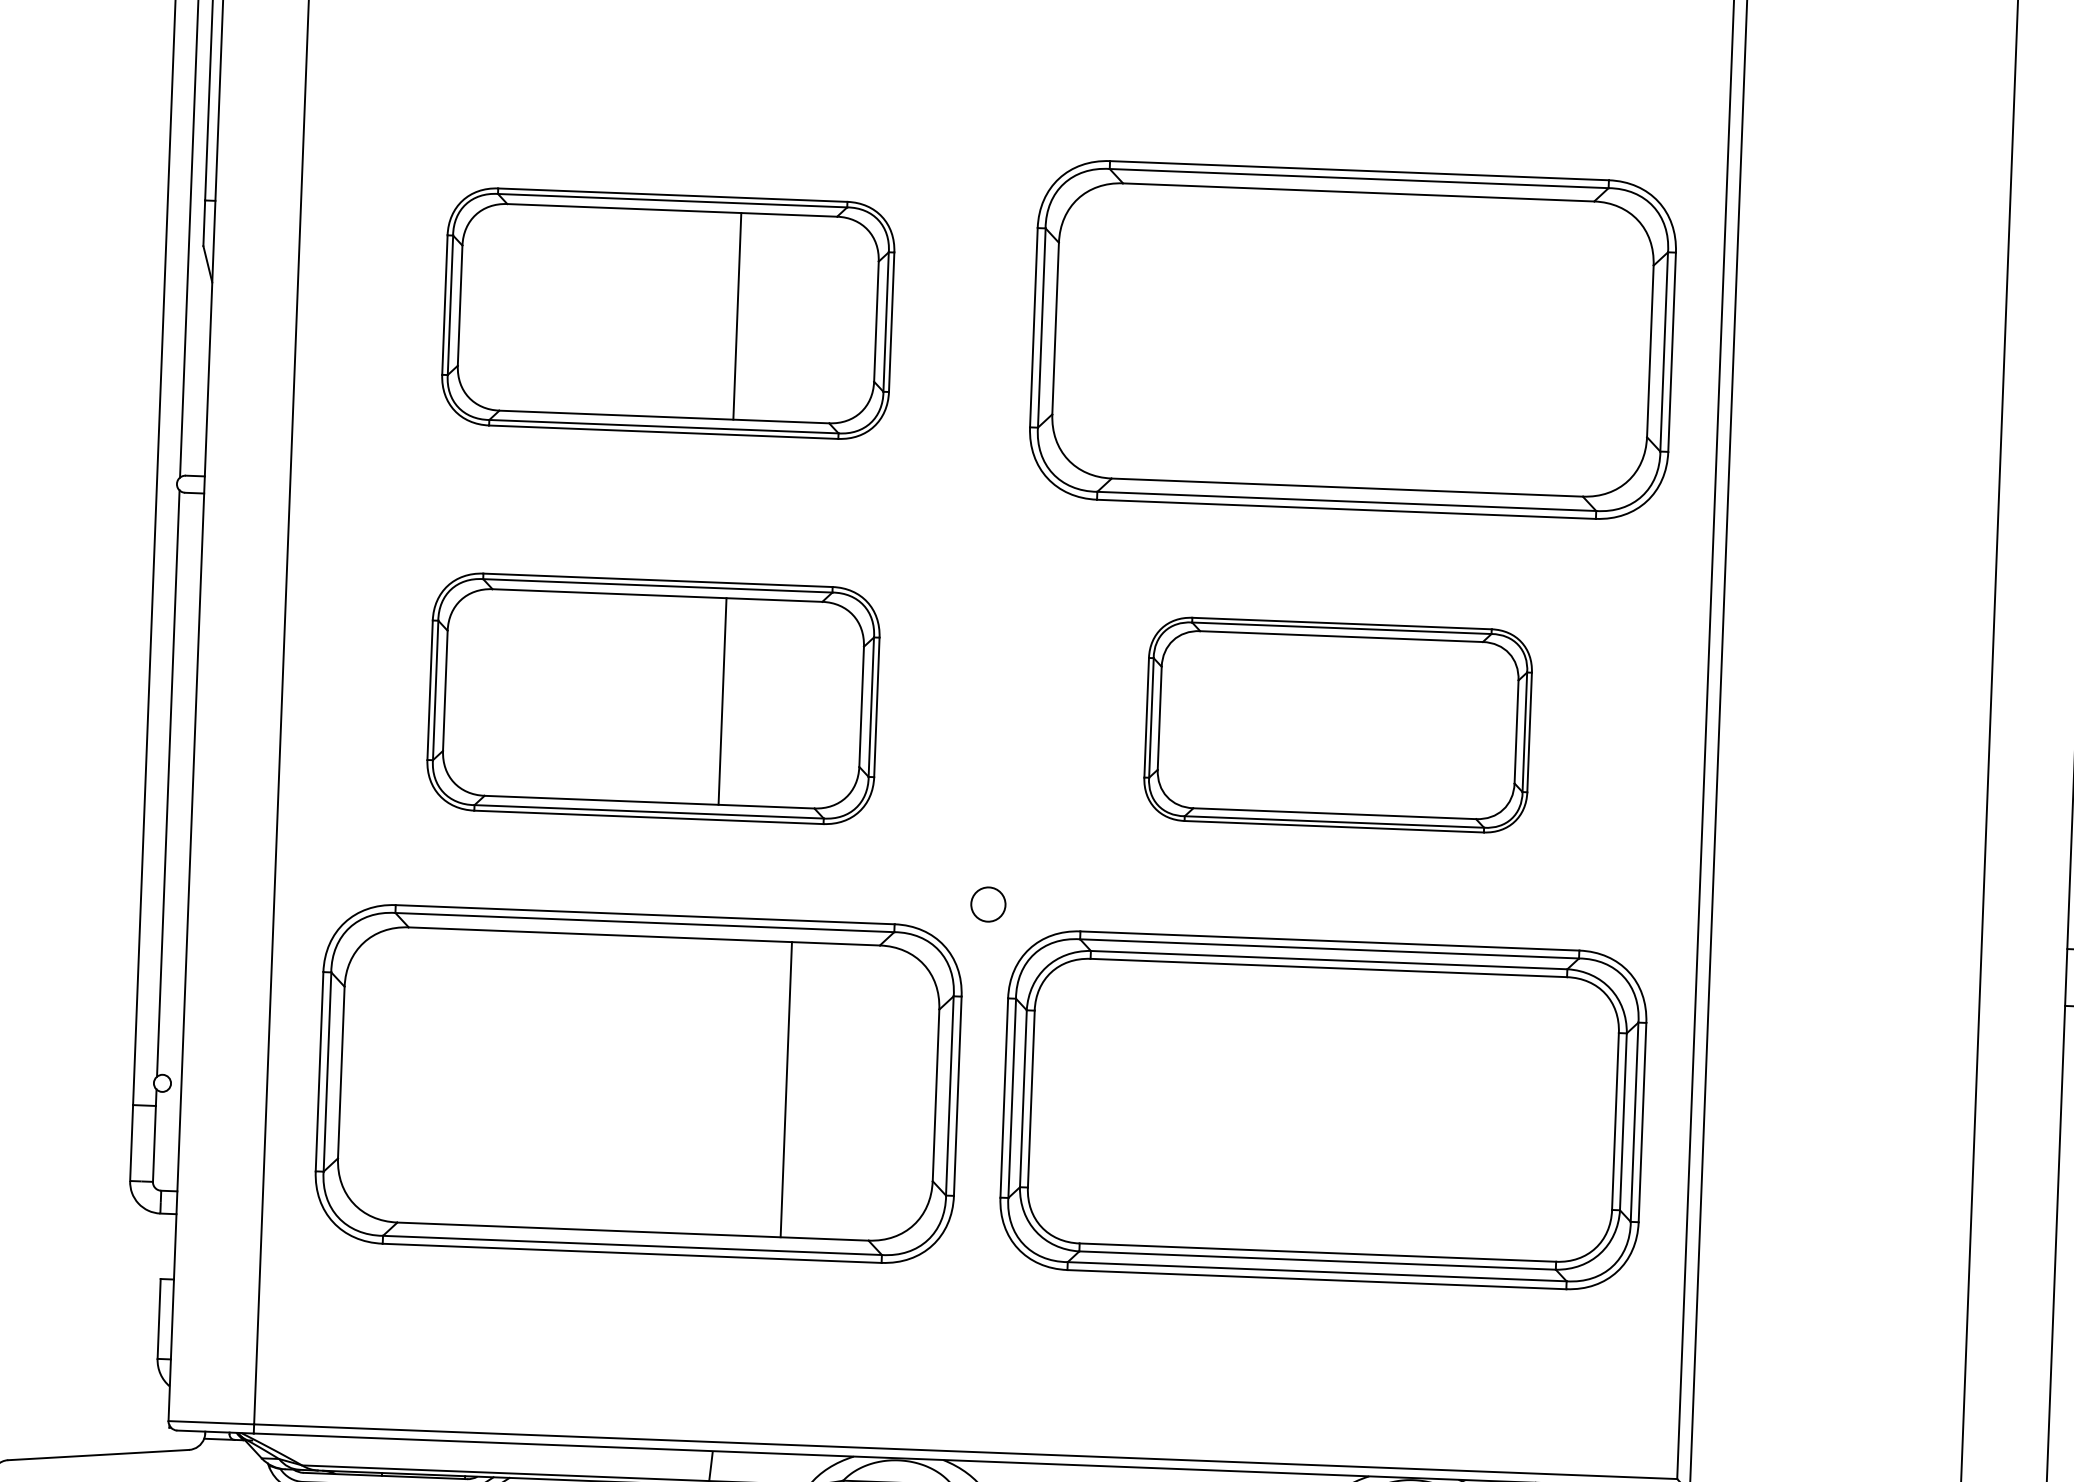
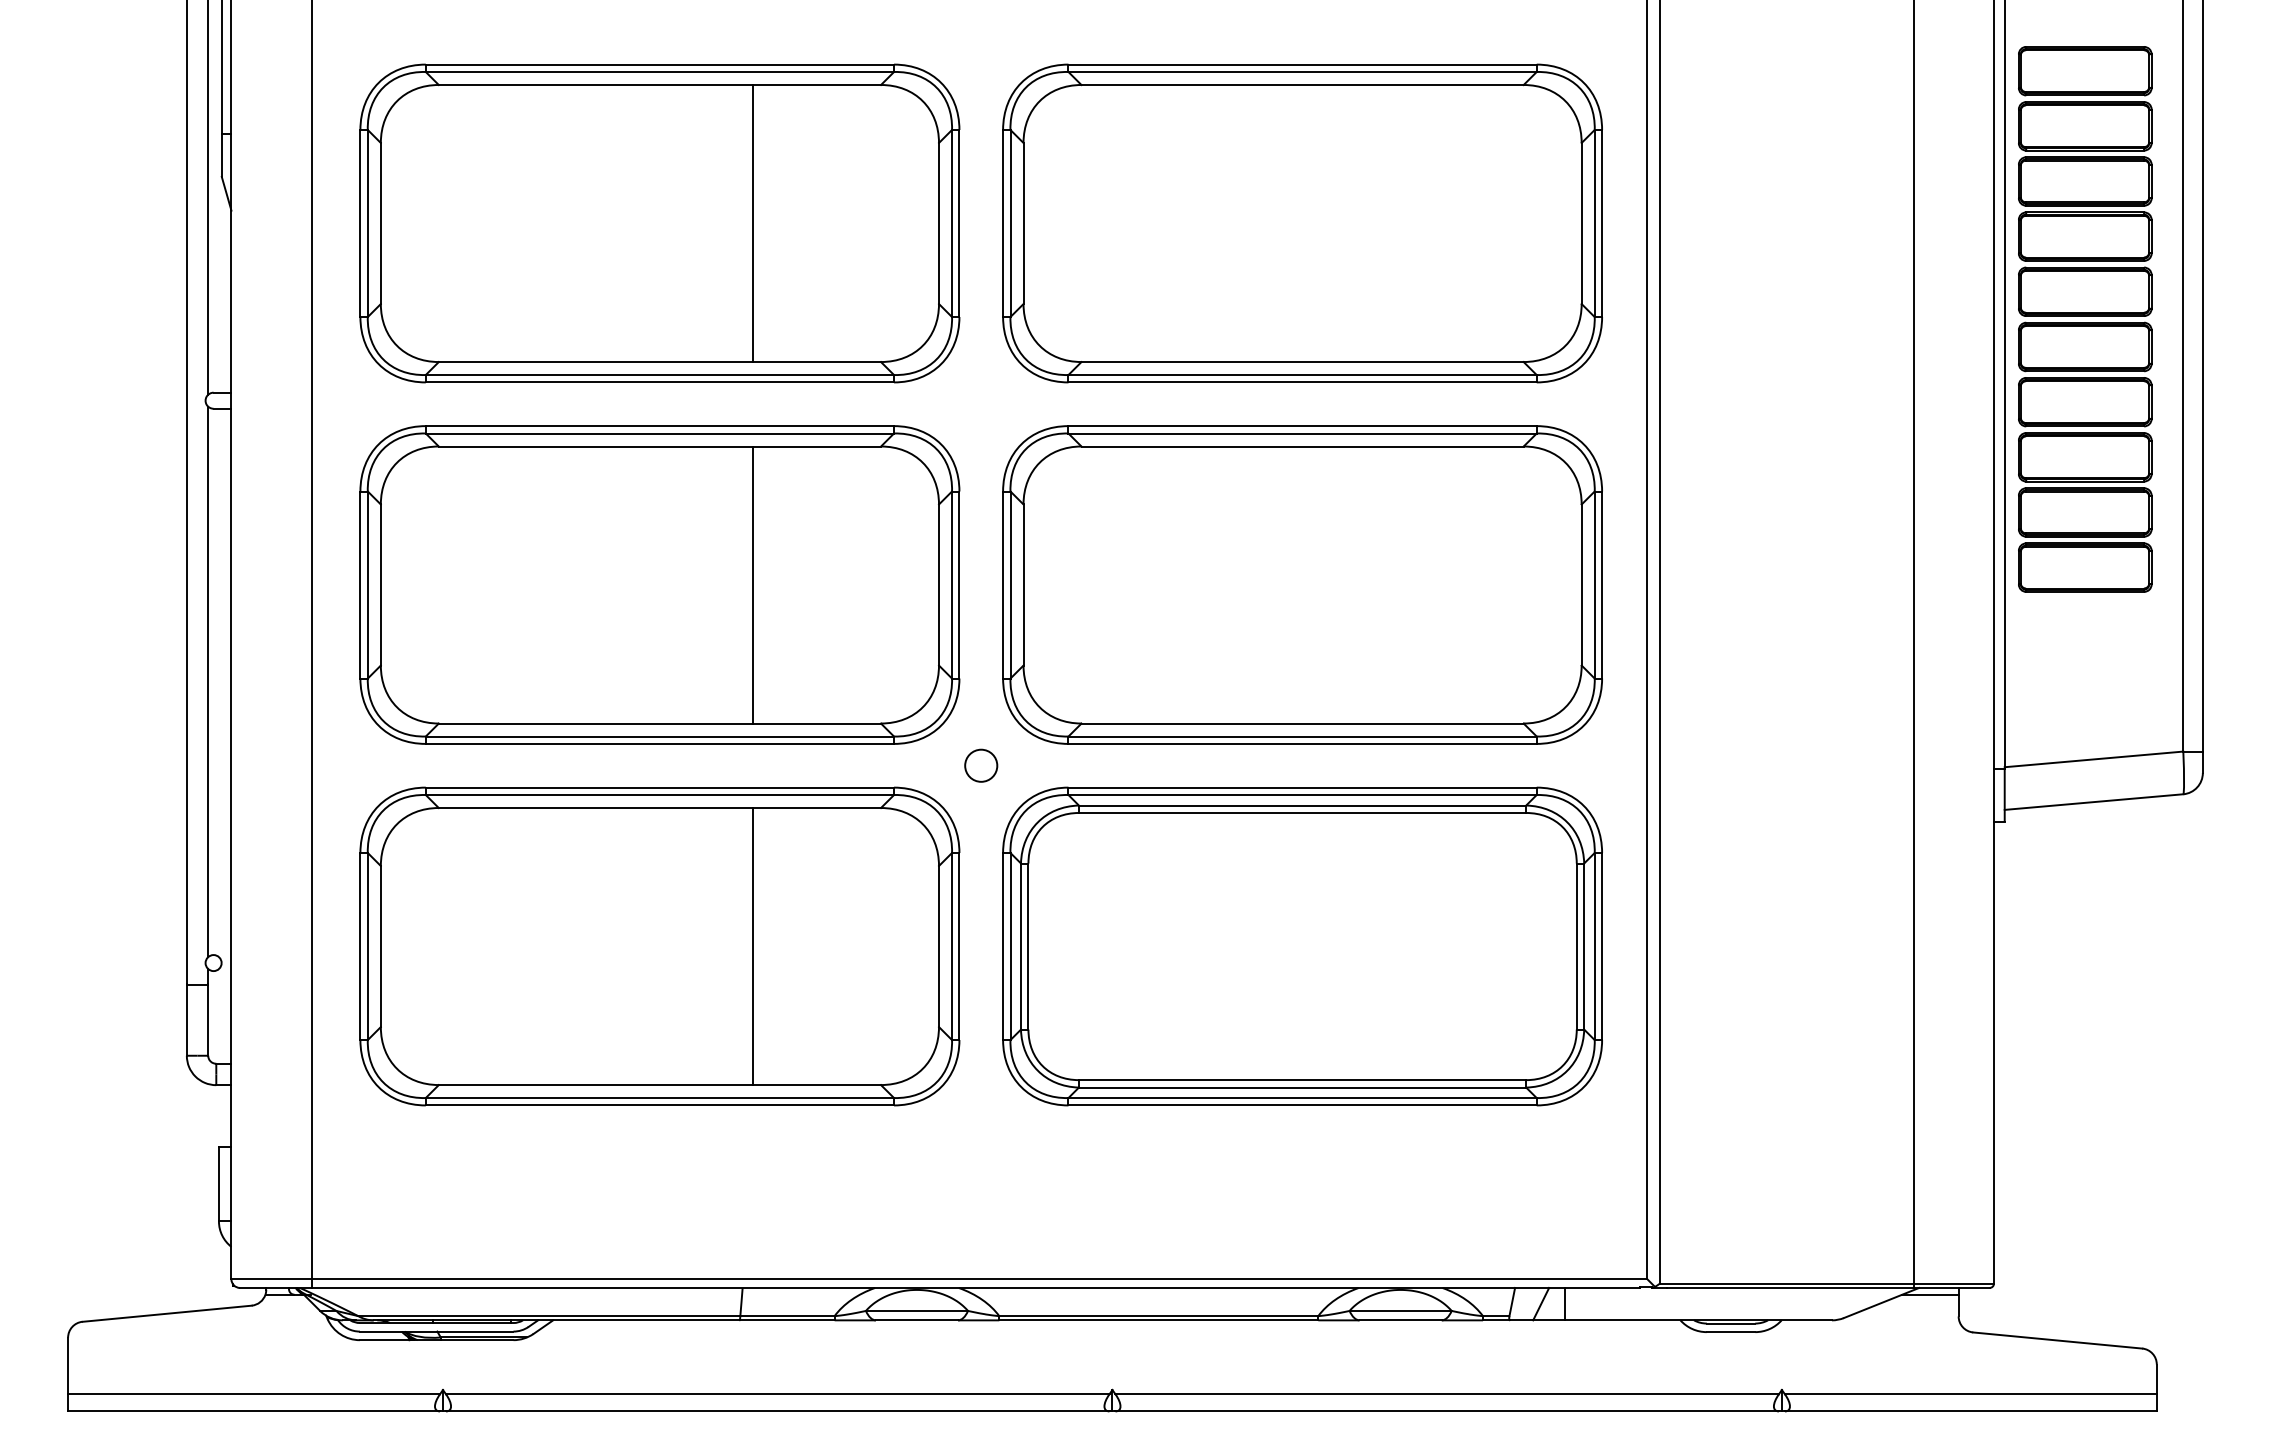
part: (667, 313) -> (659, 223), size x1.43
part: (653, 698) -> (659, 584), size x1.43
part: (1338, 724) -> (1302, 584), size x1.67
line: (786, 1089) -> (752, 946), moved

